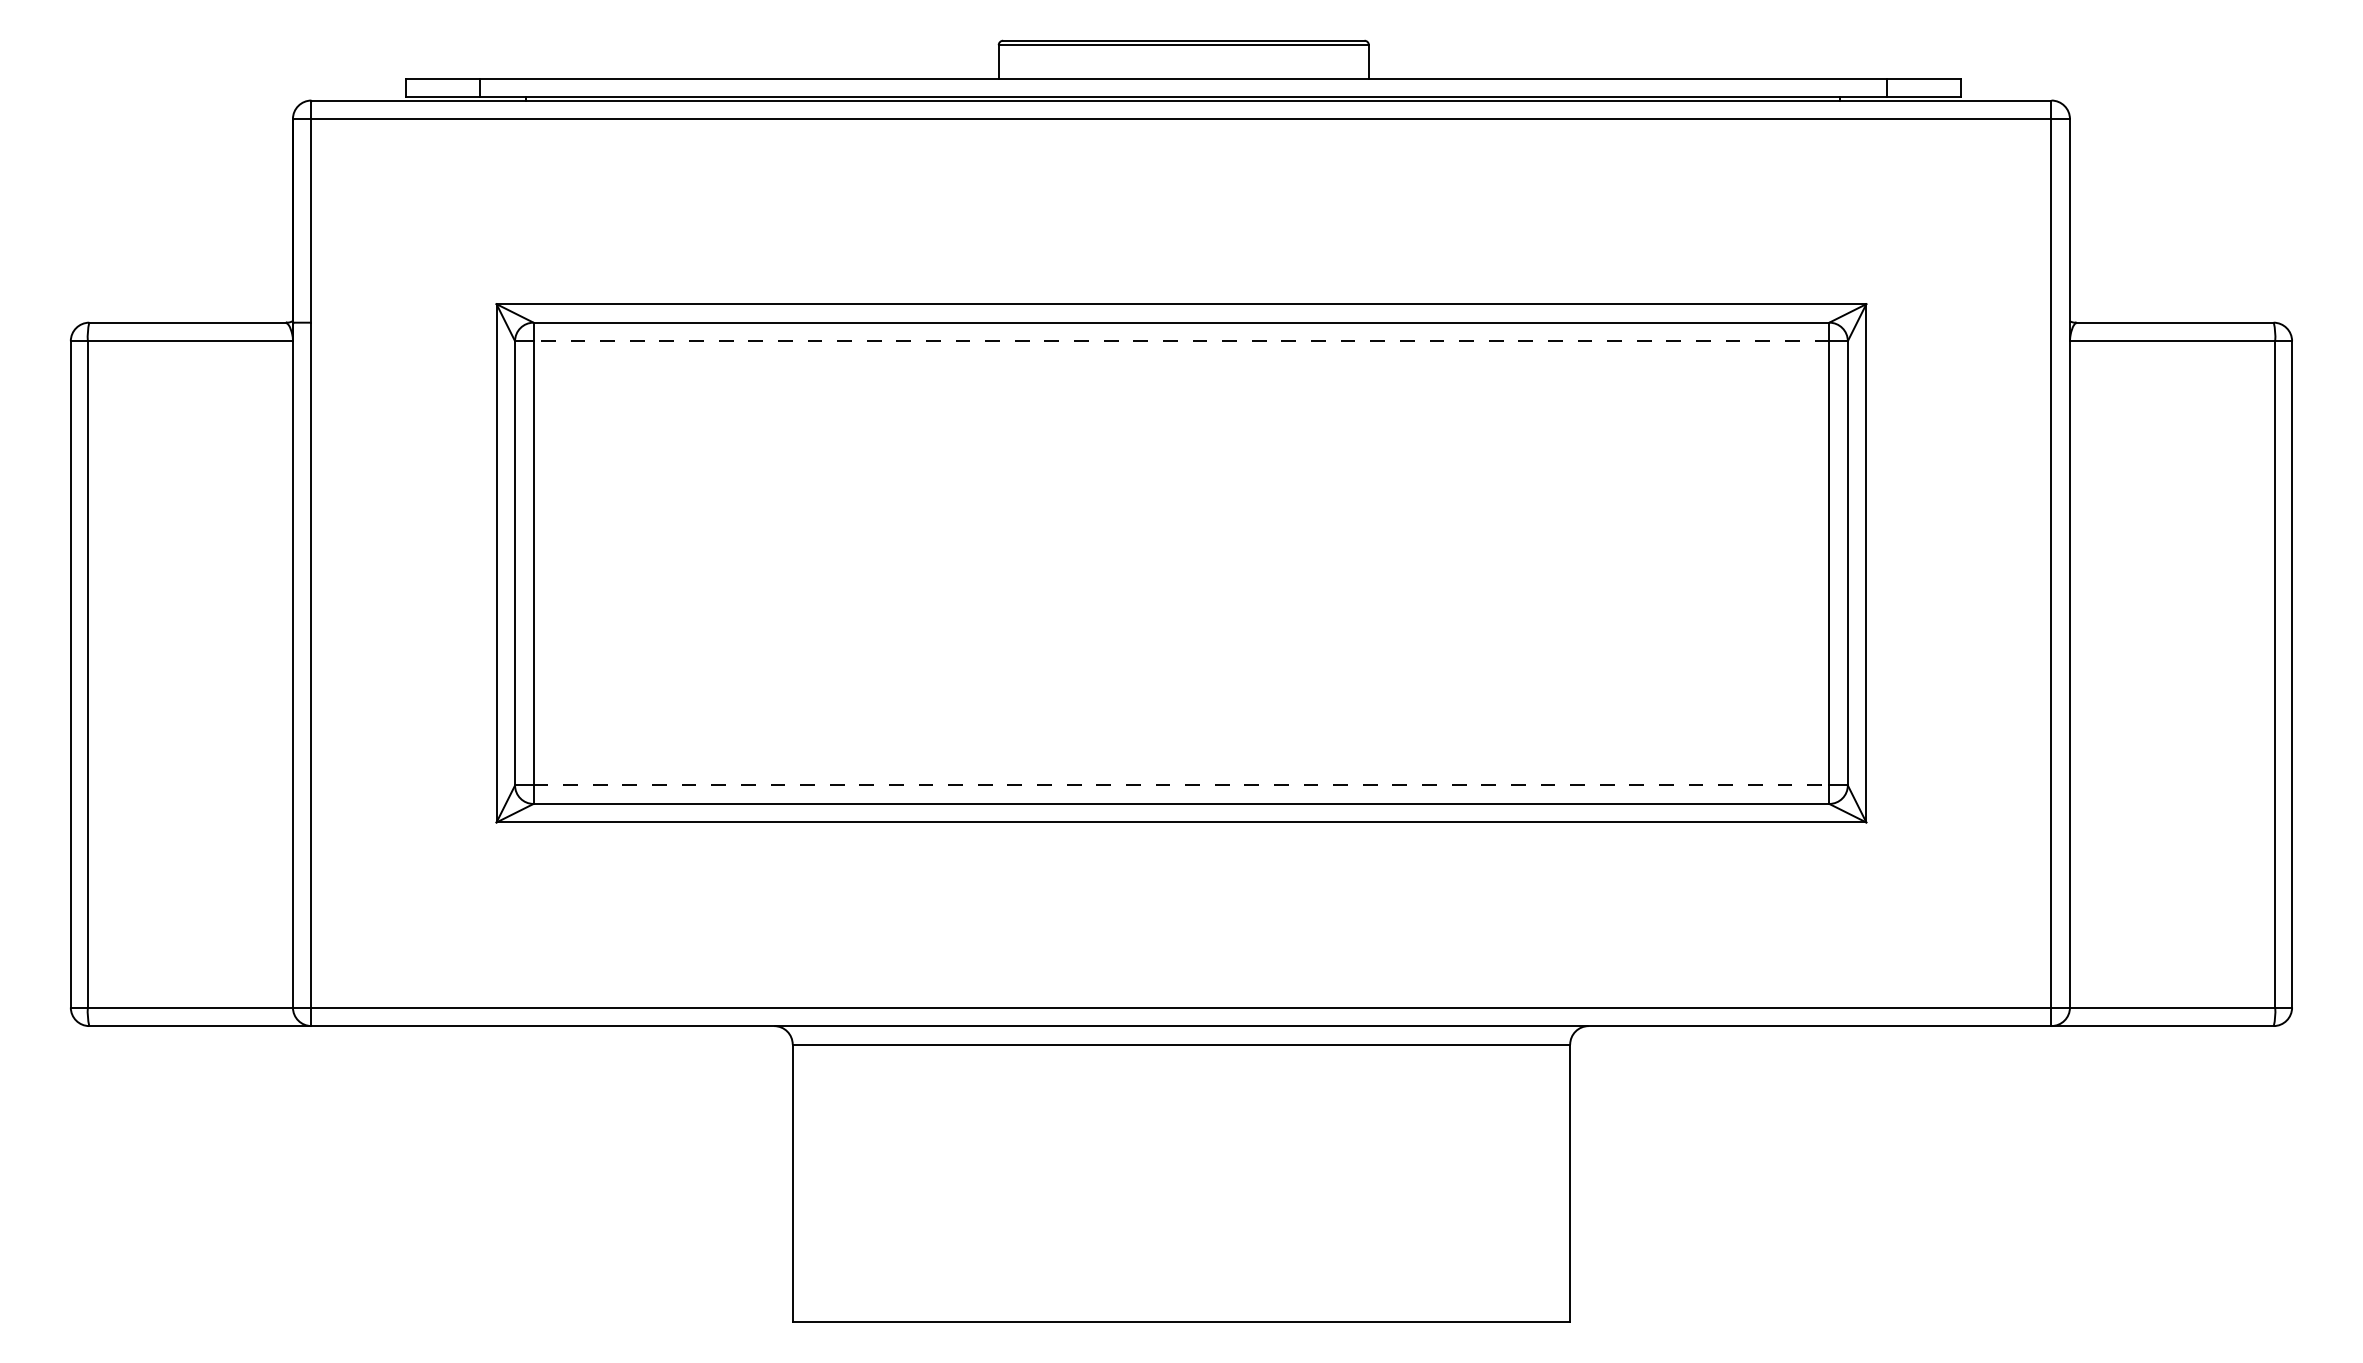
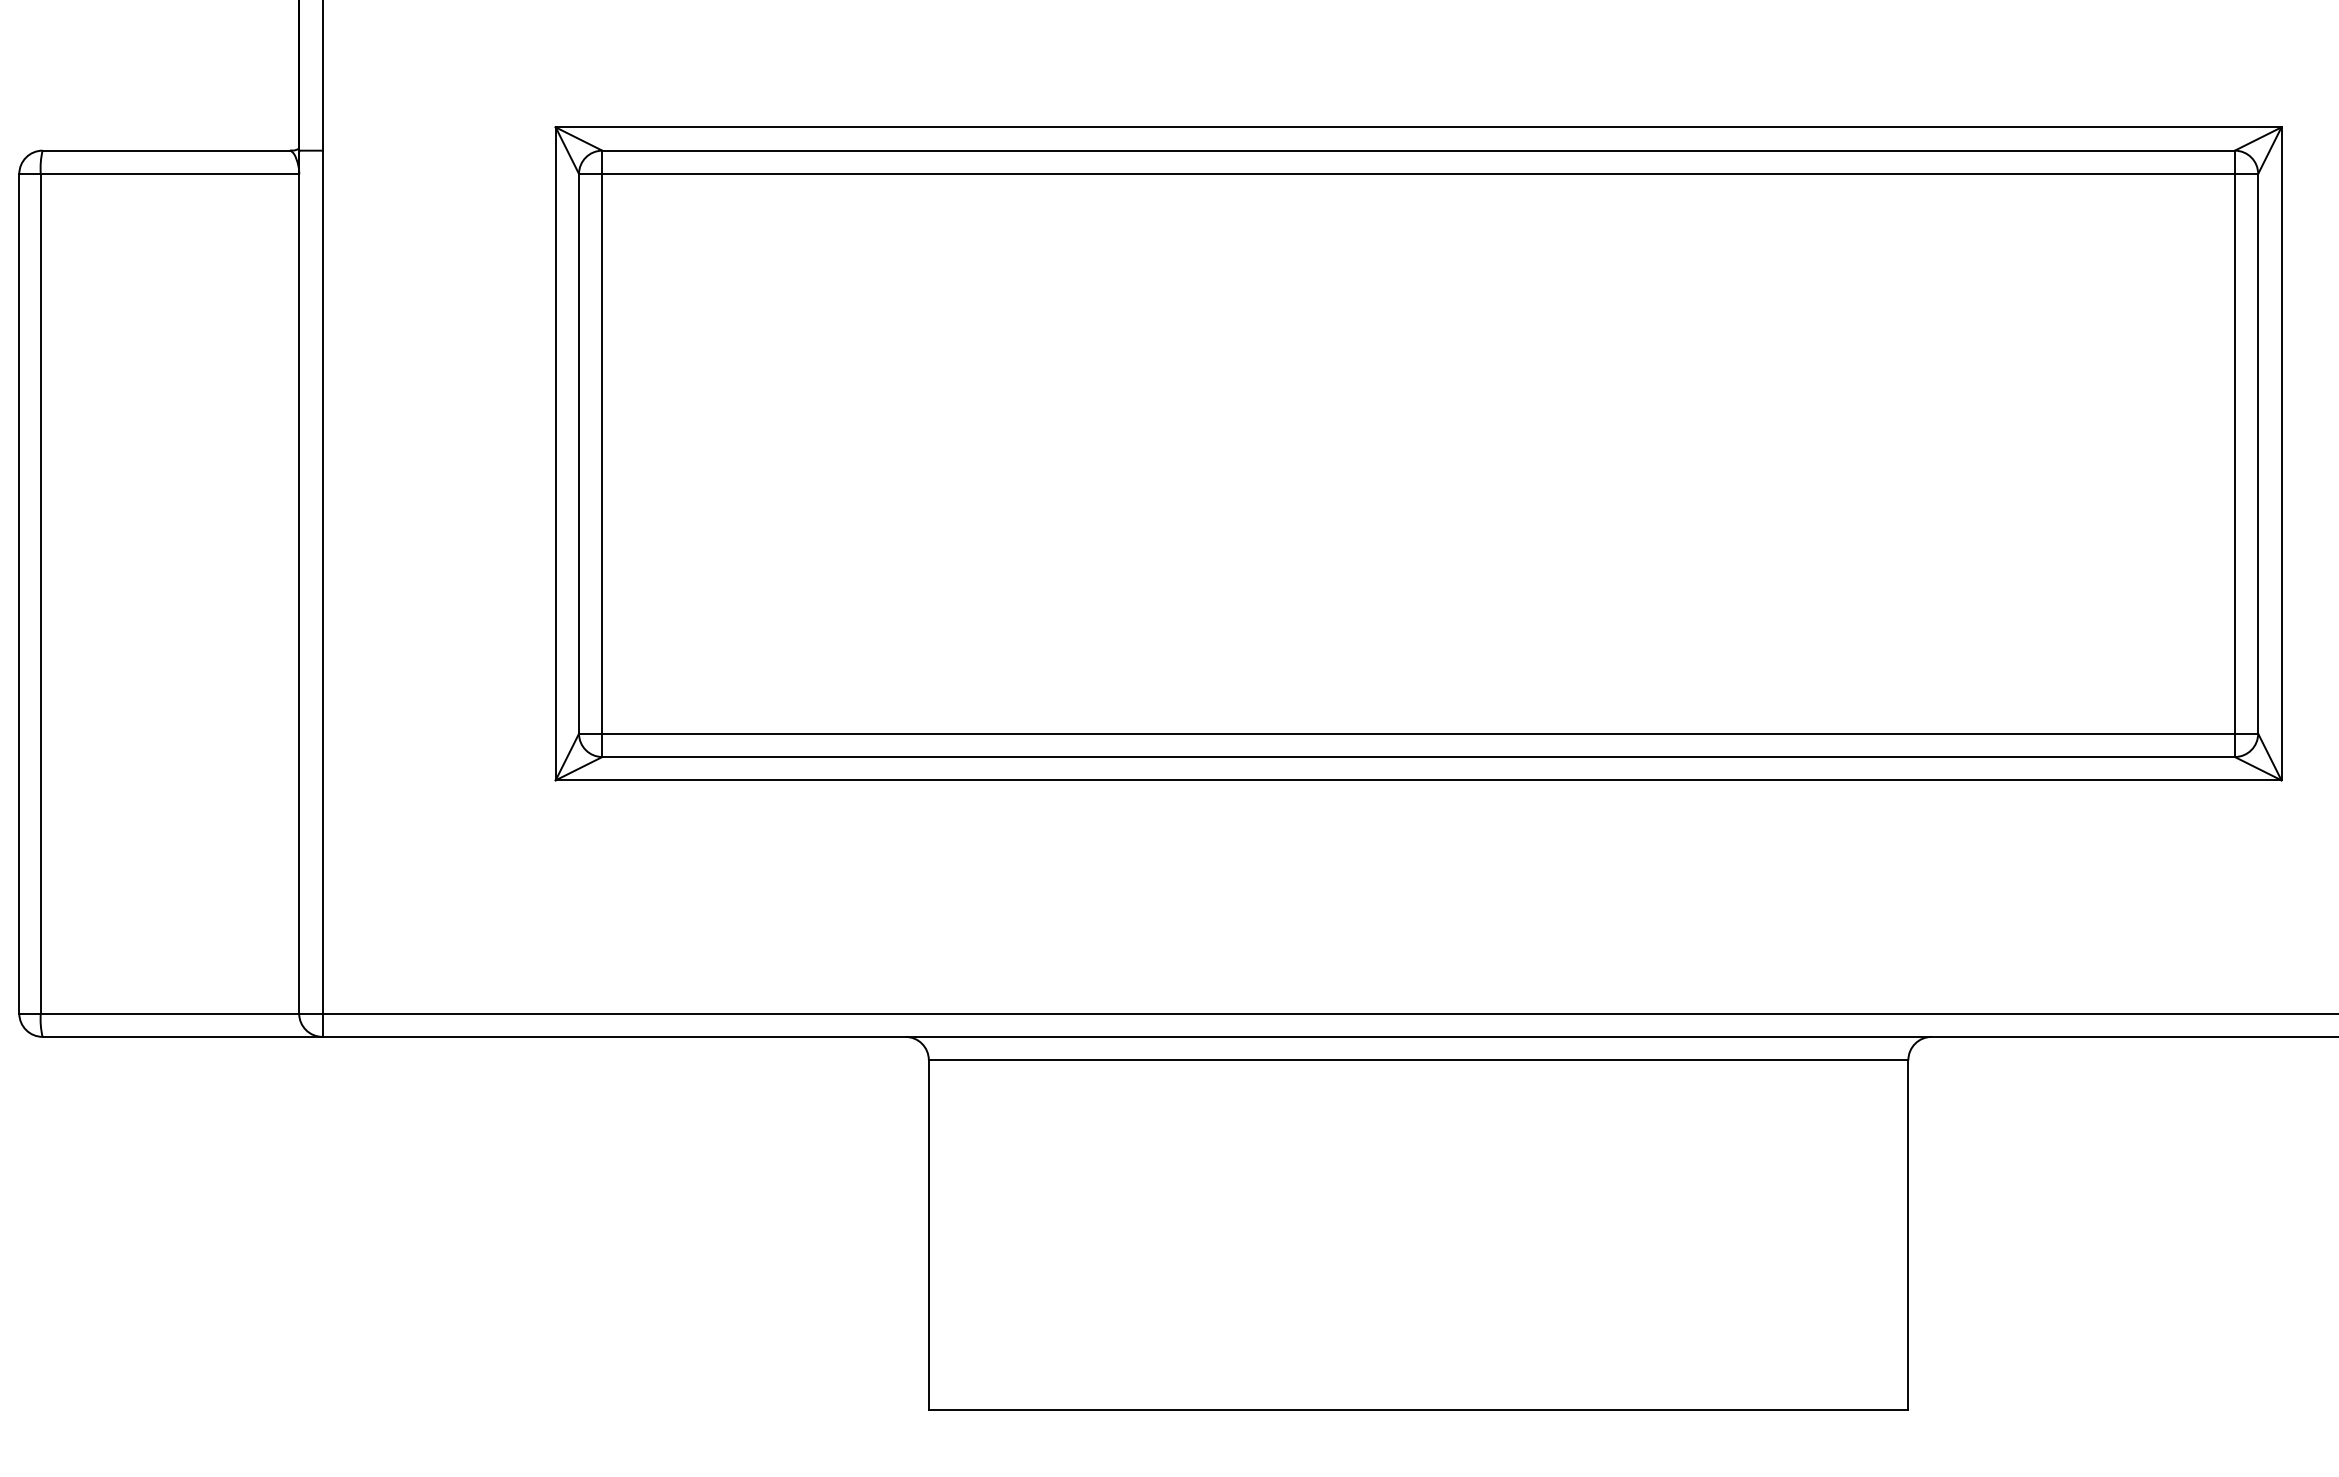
line: (1181, 341) -> (1418, 174), dashed -> solid
line: (1181, 785) -> (1418, 733), dashed -> solid

